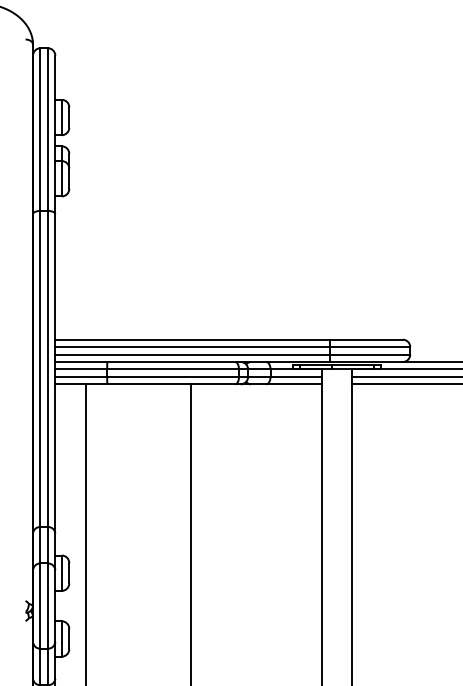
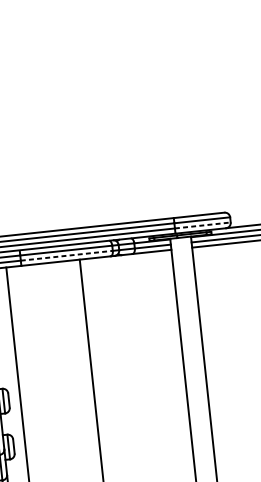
line: (370, 354) -> (202, 225), solid -> dashed
line: (173, 376) -> (67, 255), solid -> dashed

